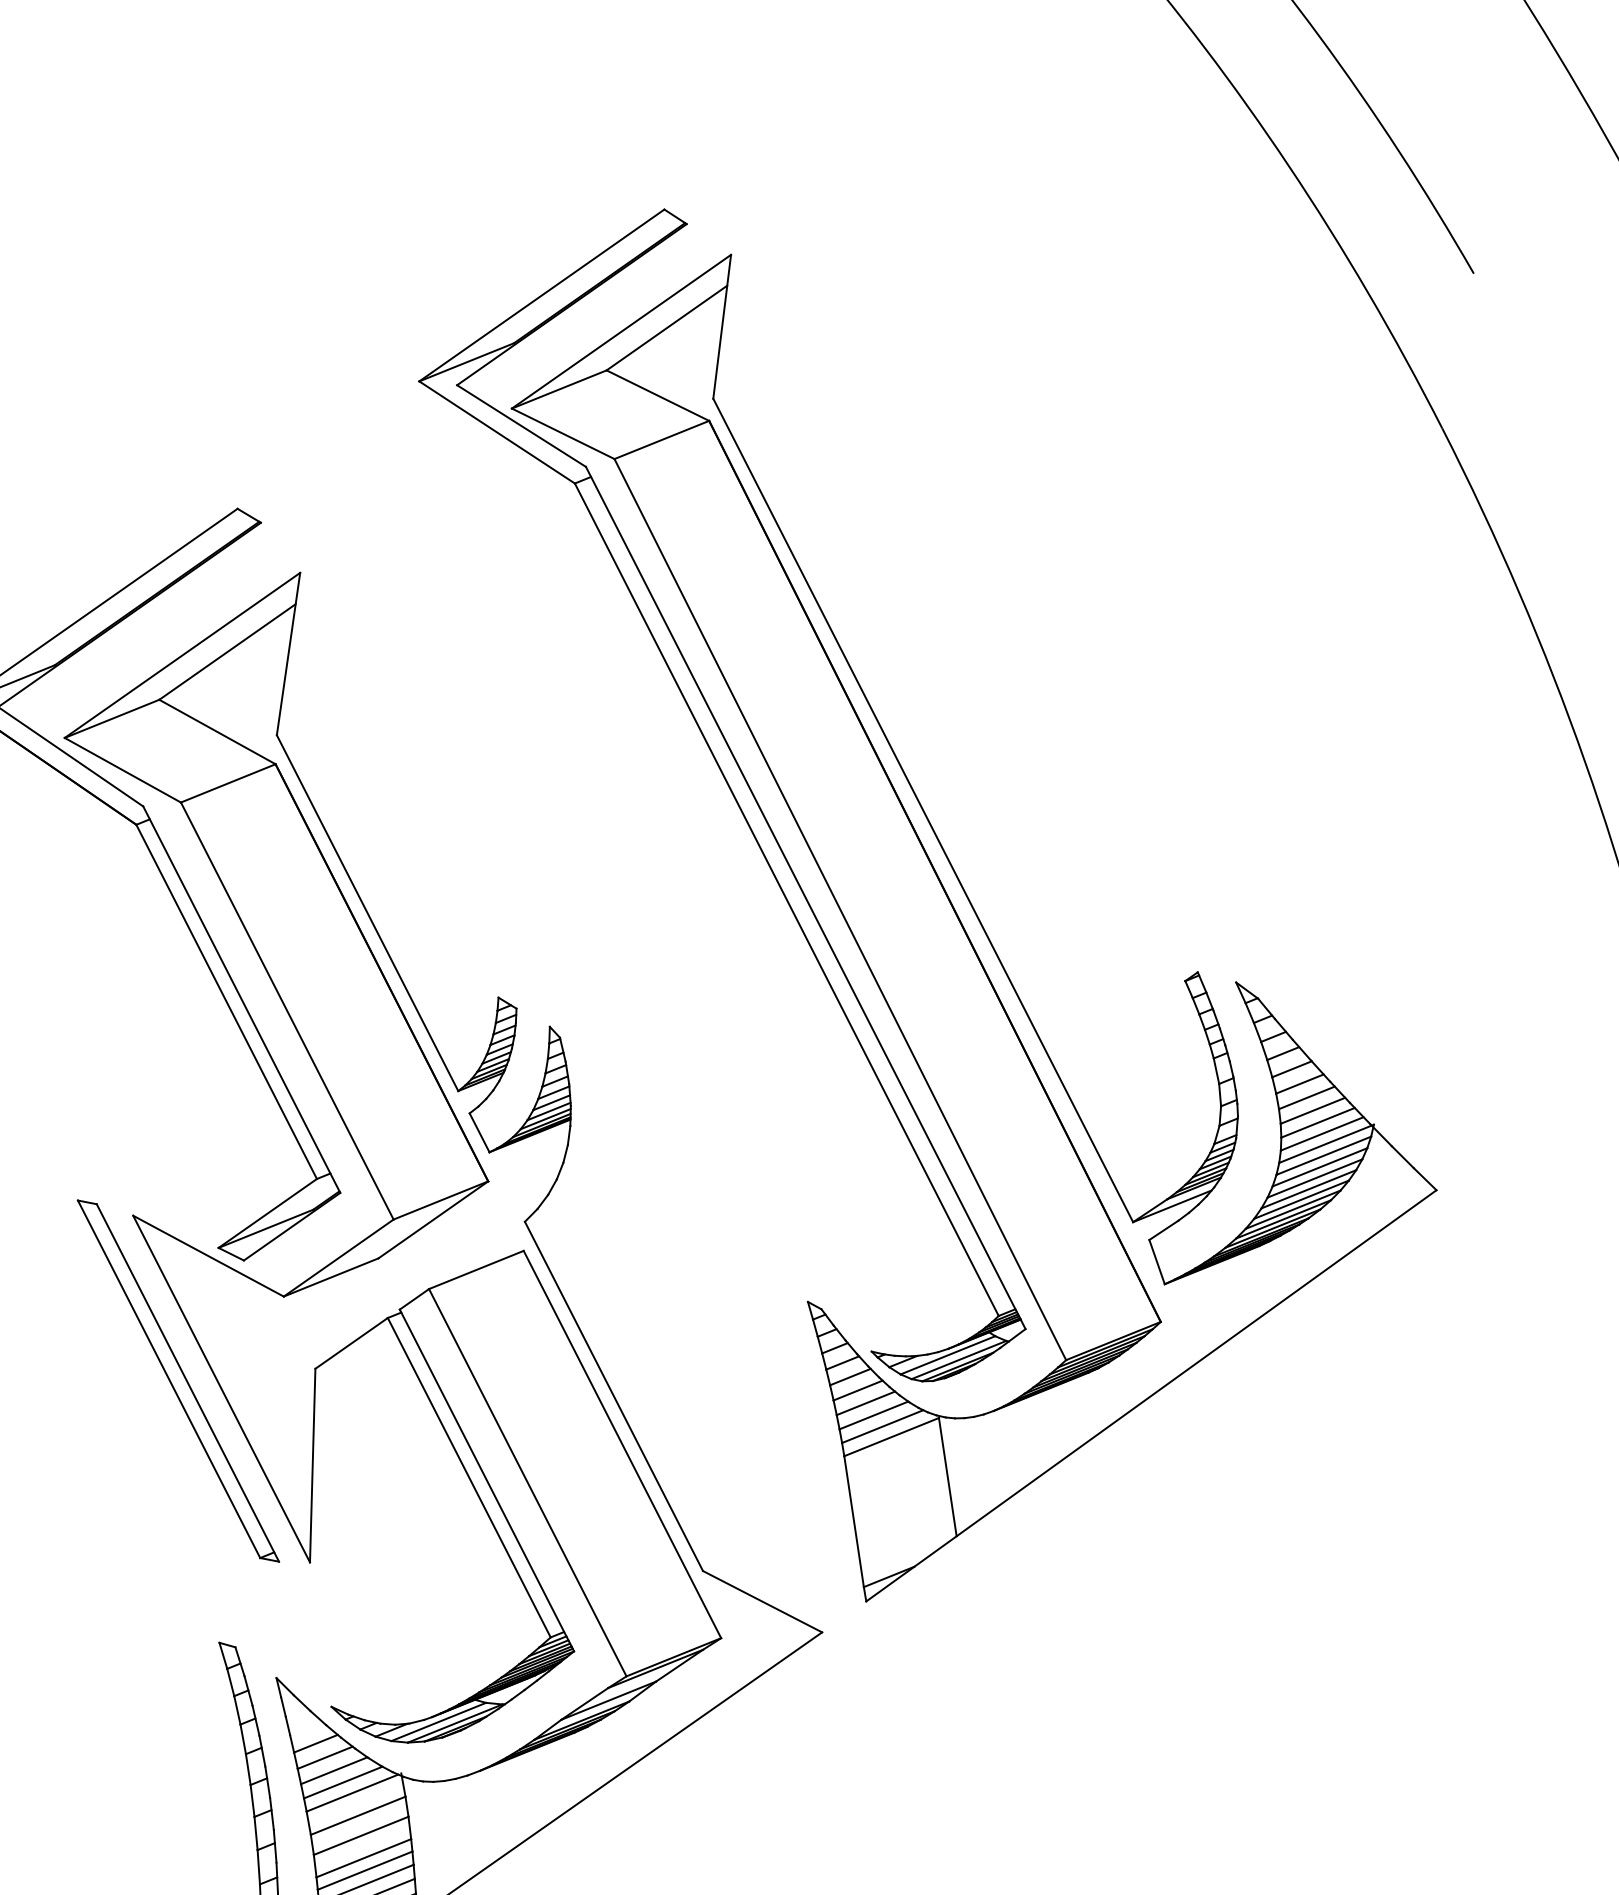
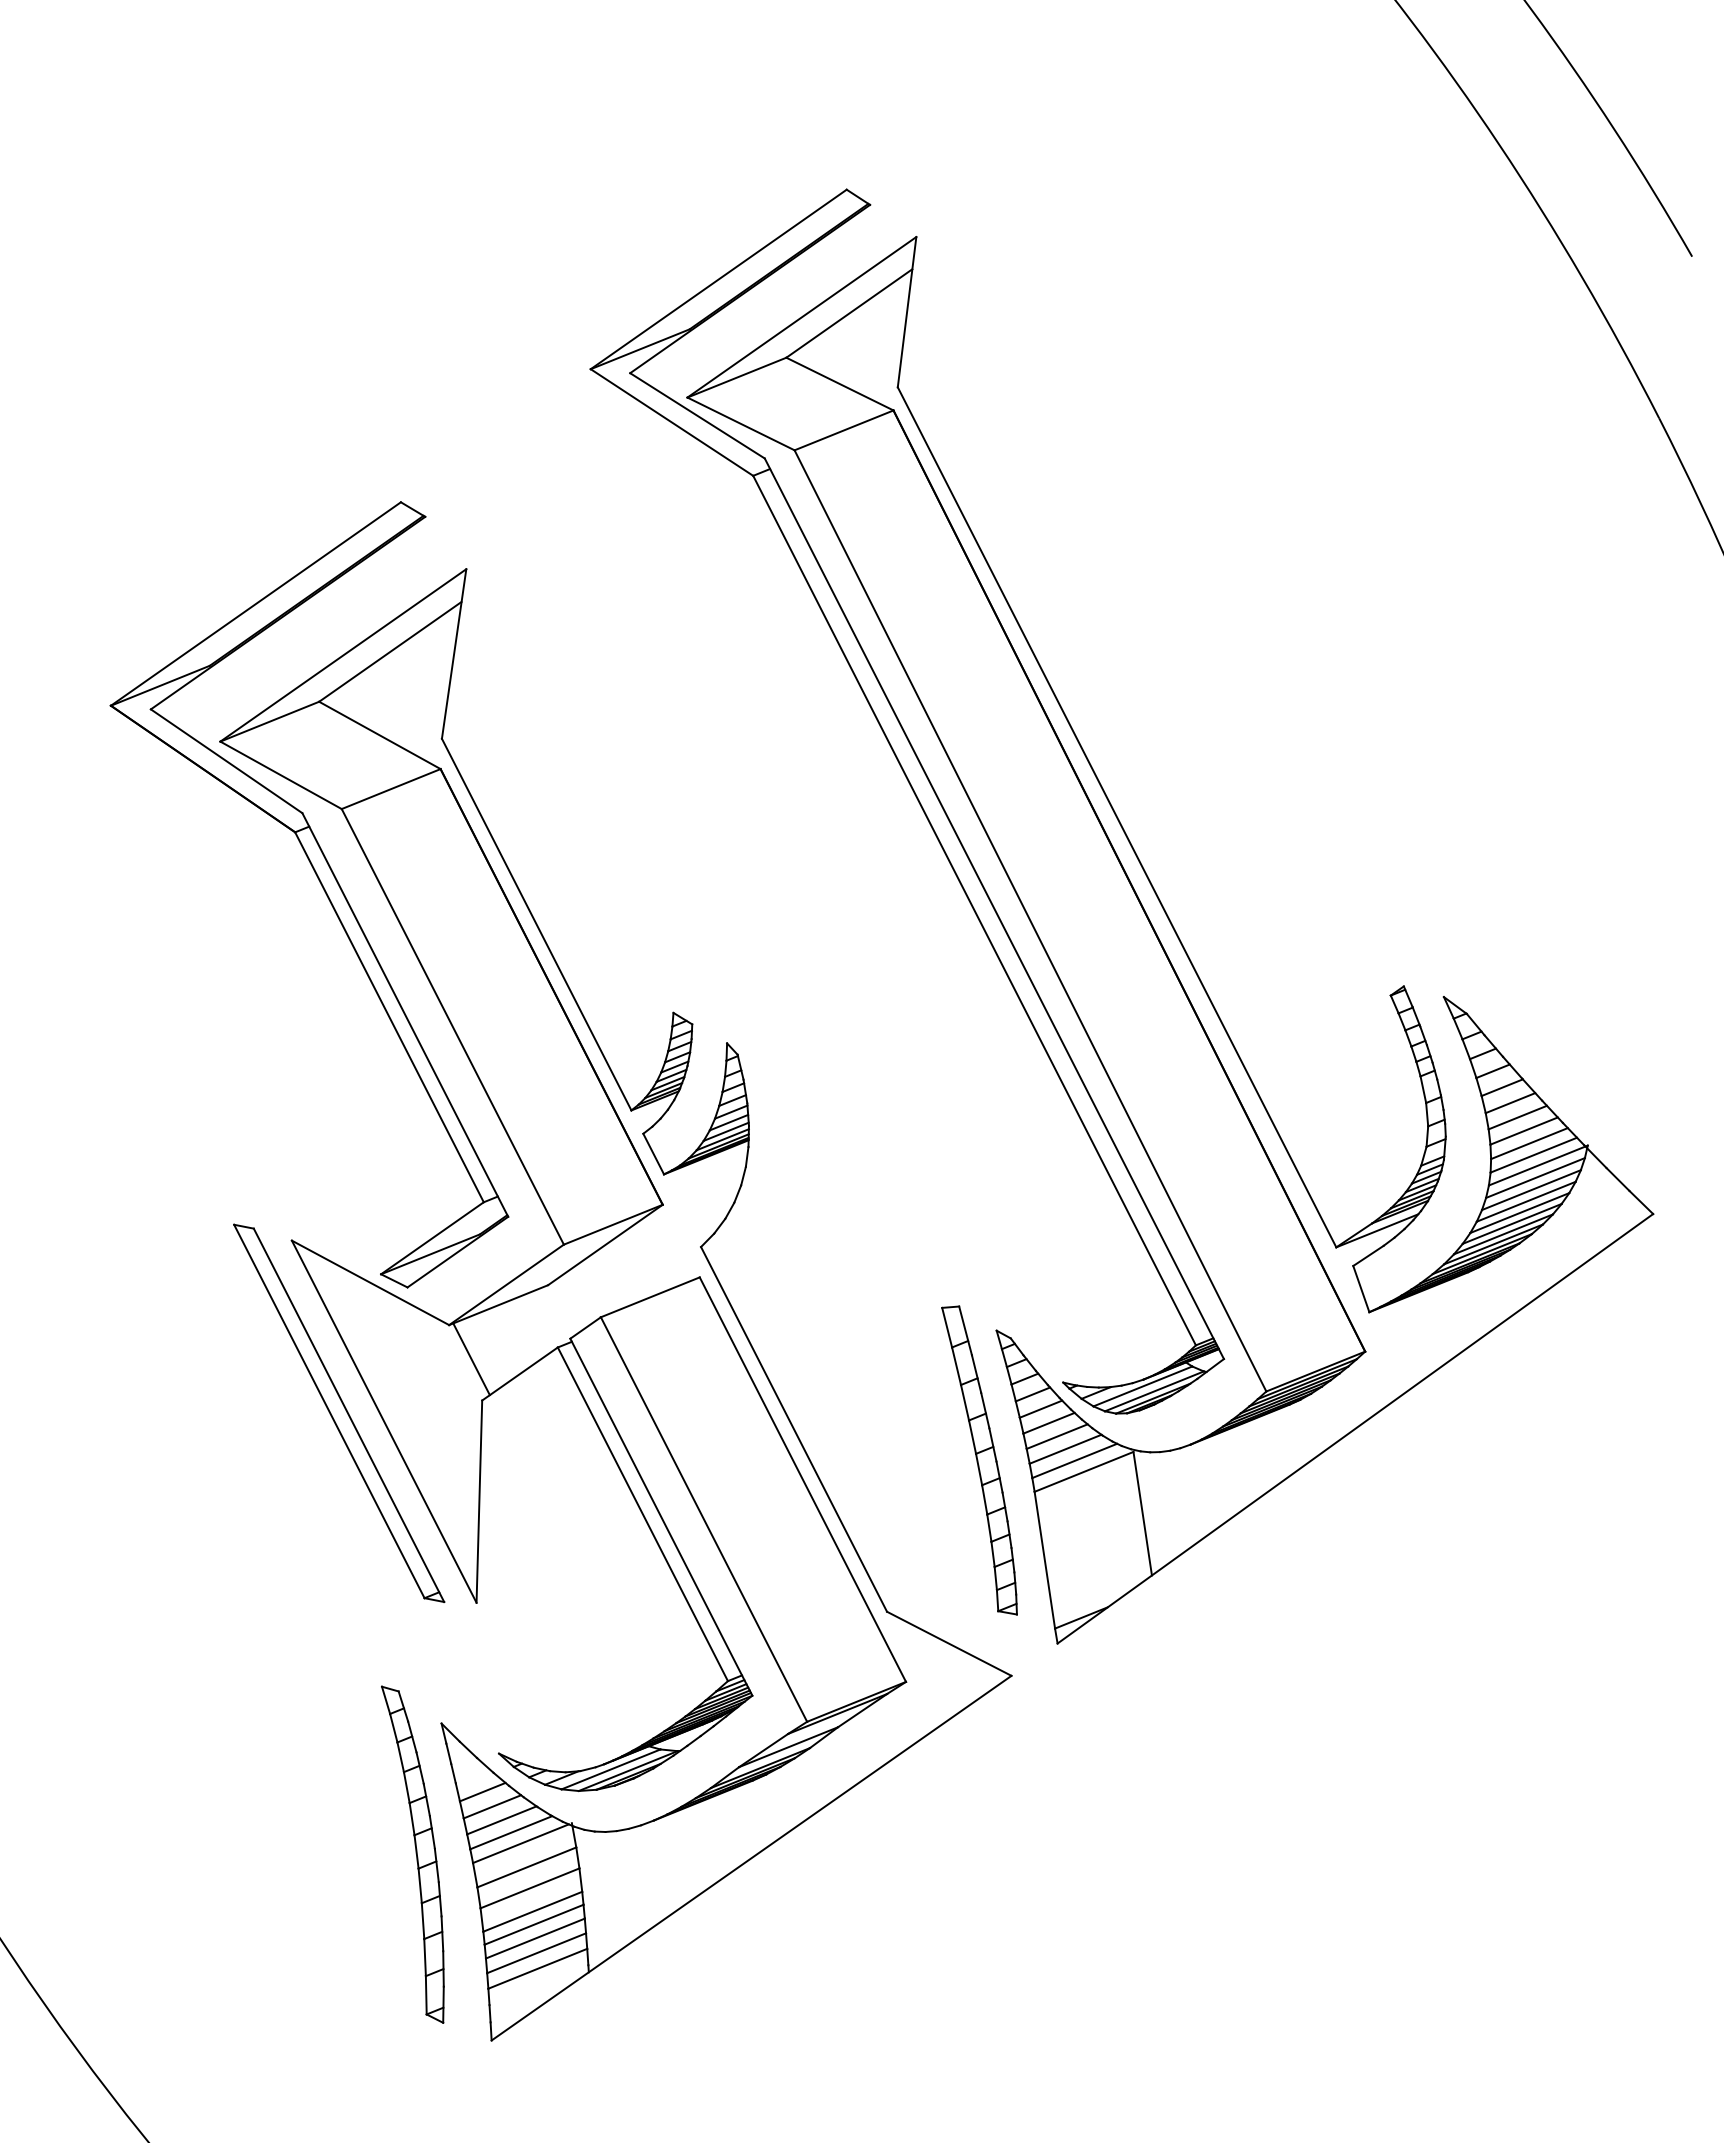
line: (305, 1329) -> (471, 1359), added
part: (791, 1426) -> (979, 1460), added

